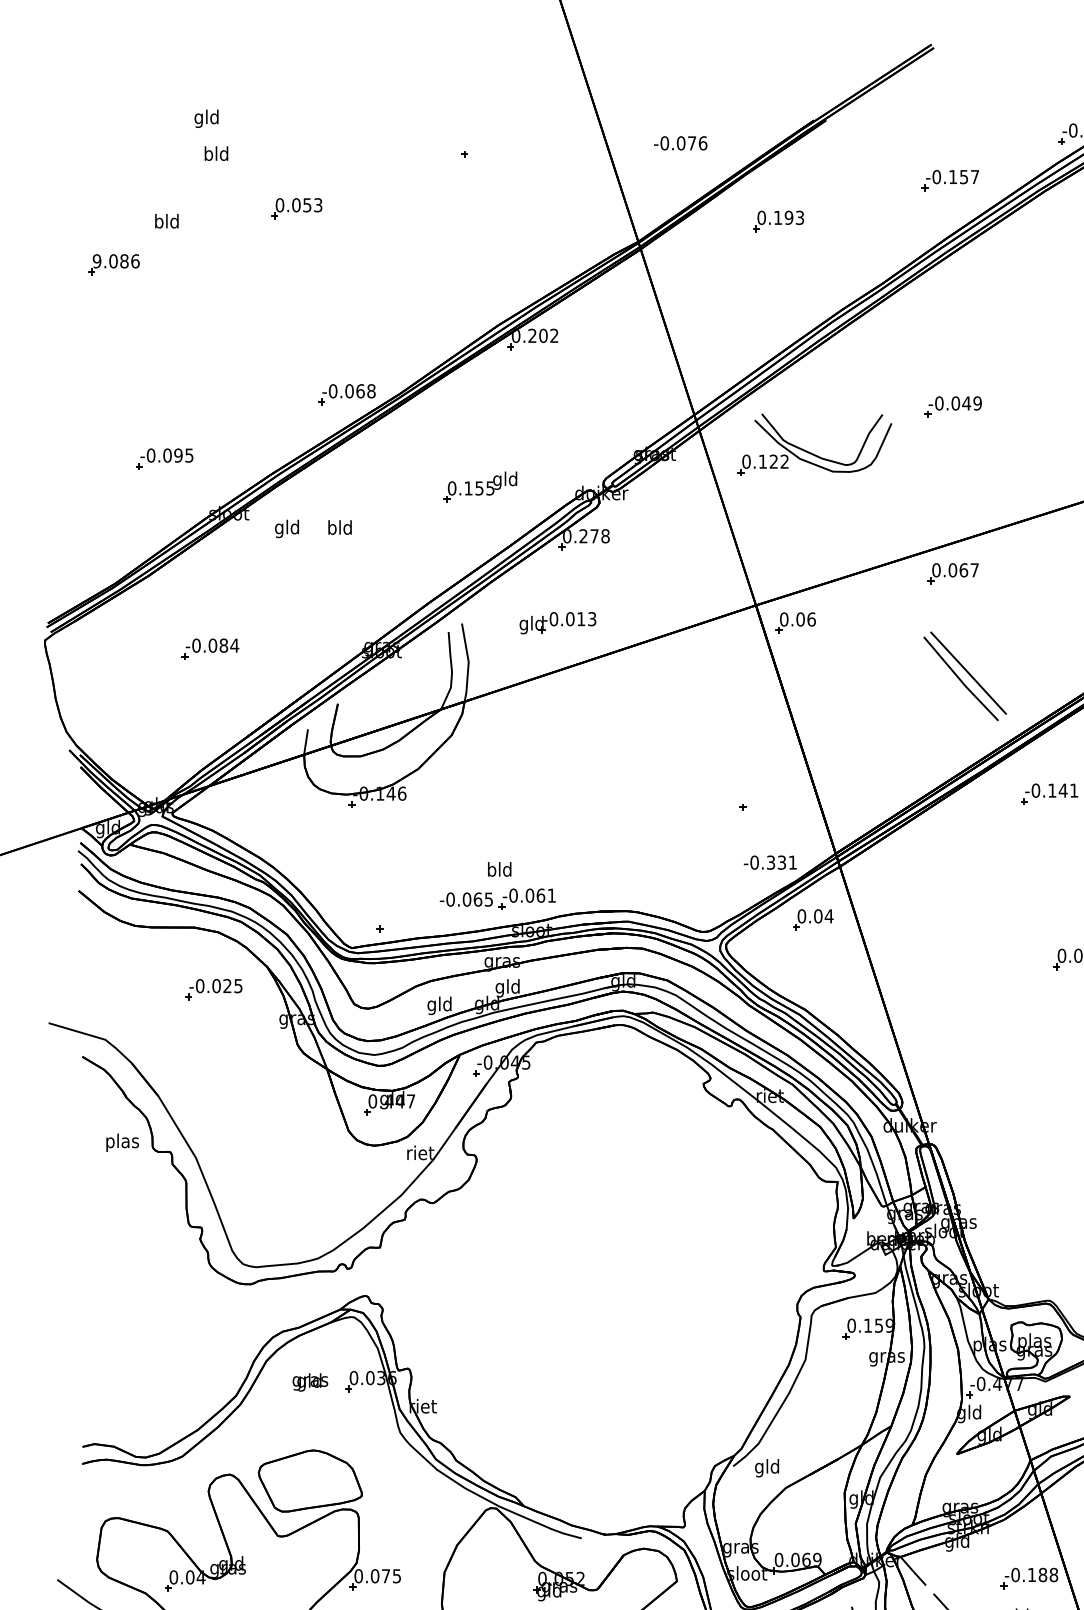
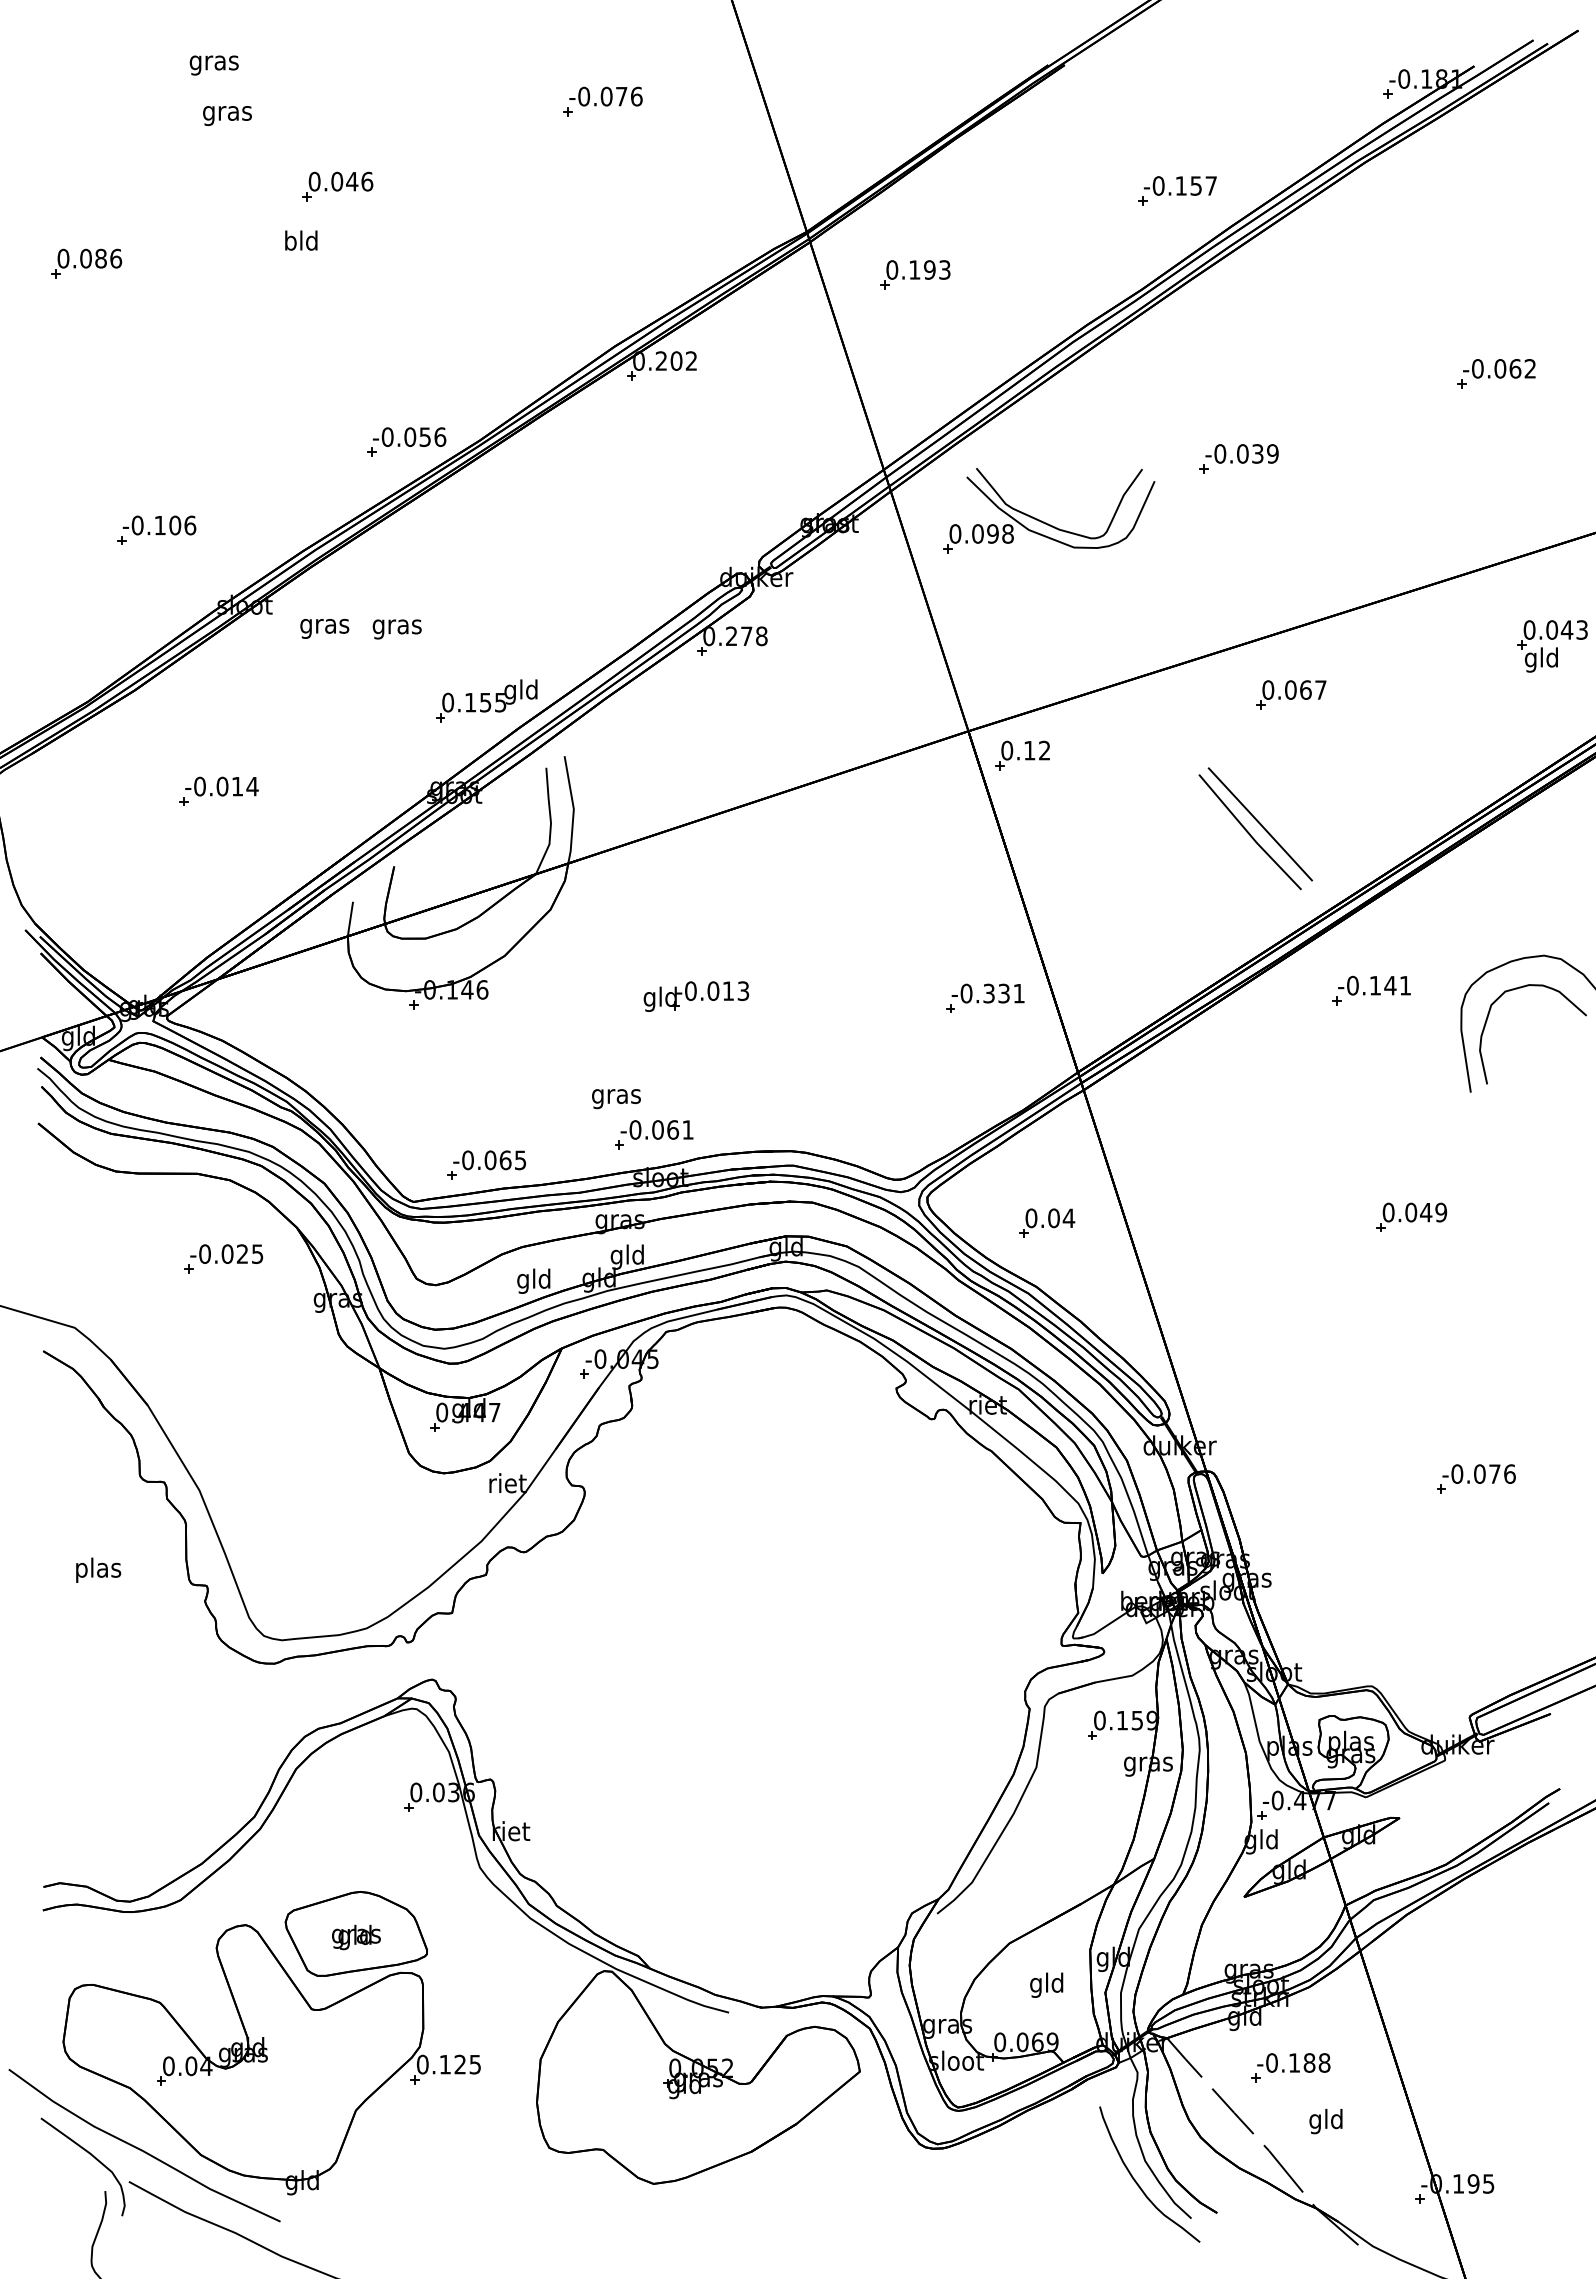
text: (206, 118) -> (213, 62), gld -> gras
text: (680, 143) -> (605, 96), moved
text: (216, 155) -> (227, 113), bld -> gras
part: (950, 180) -> (1177, 190), moved
text: (312, 205) -> (359, 181), 0.053 -> 0.046
text: (167, 221) -> (301, 240), moved
part: (778, 221) -> (915, 274), moved
text: (97, 261) -> (63, 258), 9.086 -> 0.086
text: (365, 390) -> (432, 436), -0.068 -> -0.056
text: (966, 403) -> (1257, 453), -0.049 -> -0.039
text: (178, 455) -> (175, 525), -0.095 -> -0.106
text: (773, 461) -> (992, 533), 0.122 -> 0.098
part: (480, 486) -> (486, 700), moved
text: (287, 528) -> (324, 625), gld -> gras
text: (339, 529) -> (396, 626), bld -> gras
part: (953, 573) -> (1291, 694), moved
text: (805, 619) -> (1036, 750), 0.06 -> 0.12
part: (558, 623) -> (696, 996), moved
text: (223, 645) -> (237, 786), -0.084 -> -0.014
text: (769, 862) -> (987, 993), moved
text: (499, 871) -> (616, 1096), bld -> gras
text: (466, 899) -> (489, 1160), moved
part: (813, 919) -> (1047, 1222), moved
text: (122, 1142) -> (98, 1569), moved
text: (310, 1382) -> (356, 1937), moved
text: (766, 1467) -> (1046, 1984), moved
text: (380, 1576) -> (452, 2064), 0.075 -> 0.125
part: (1029, 1578) -> (1290, 2067), moved

